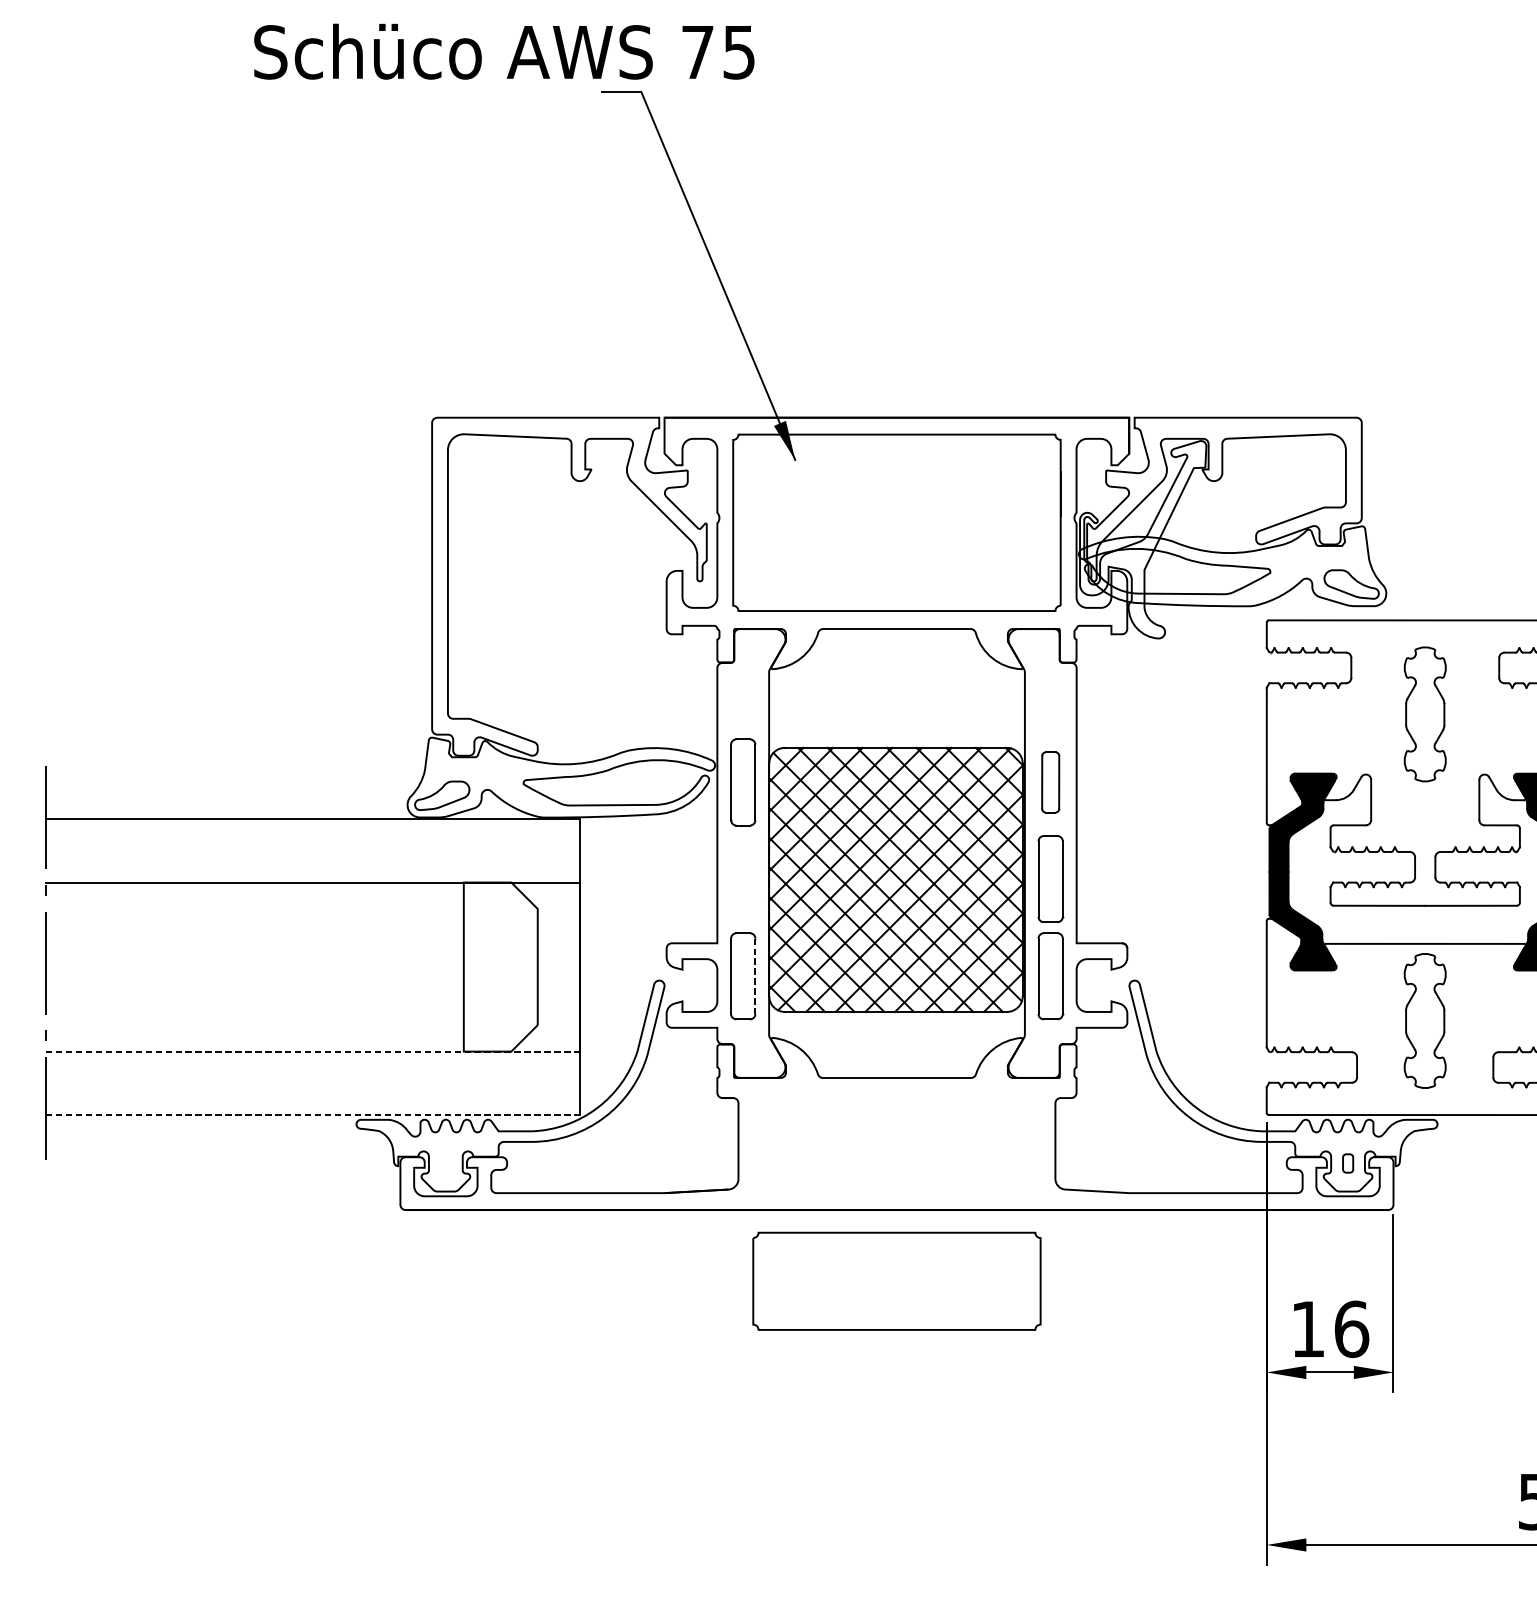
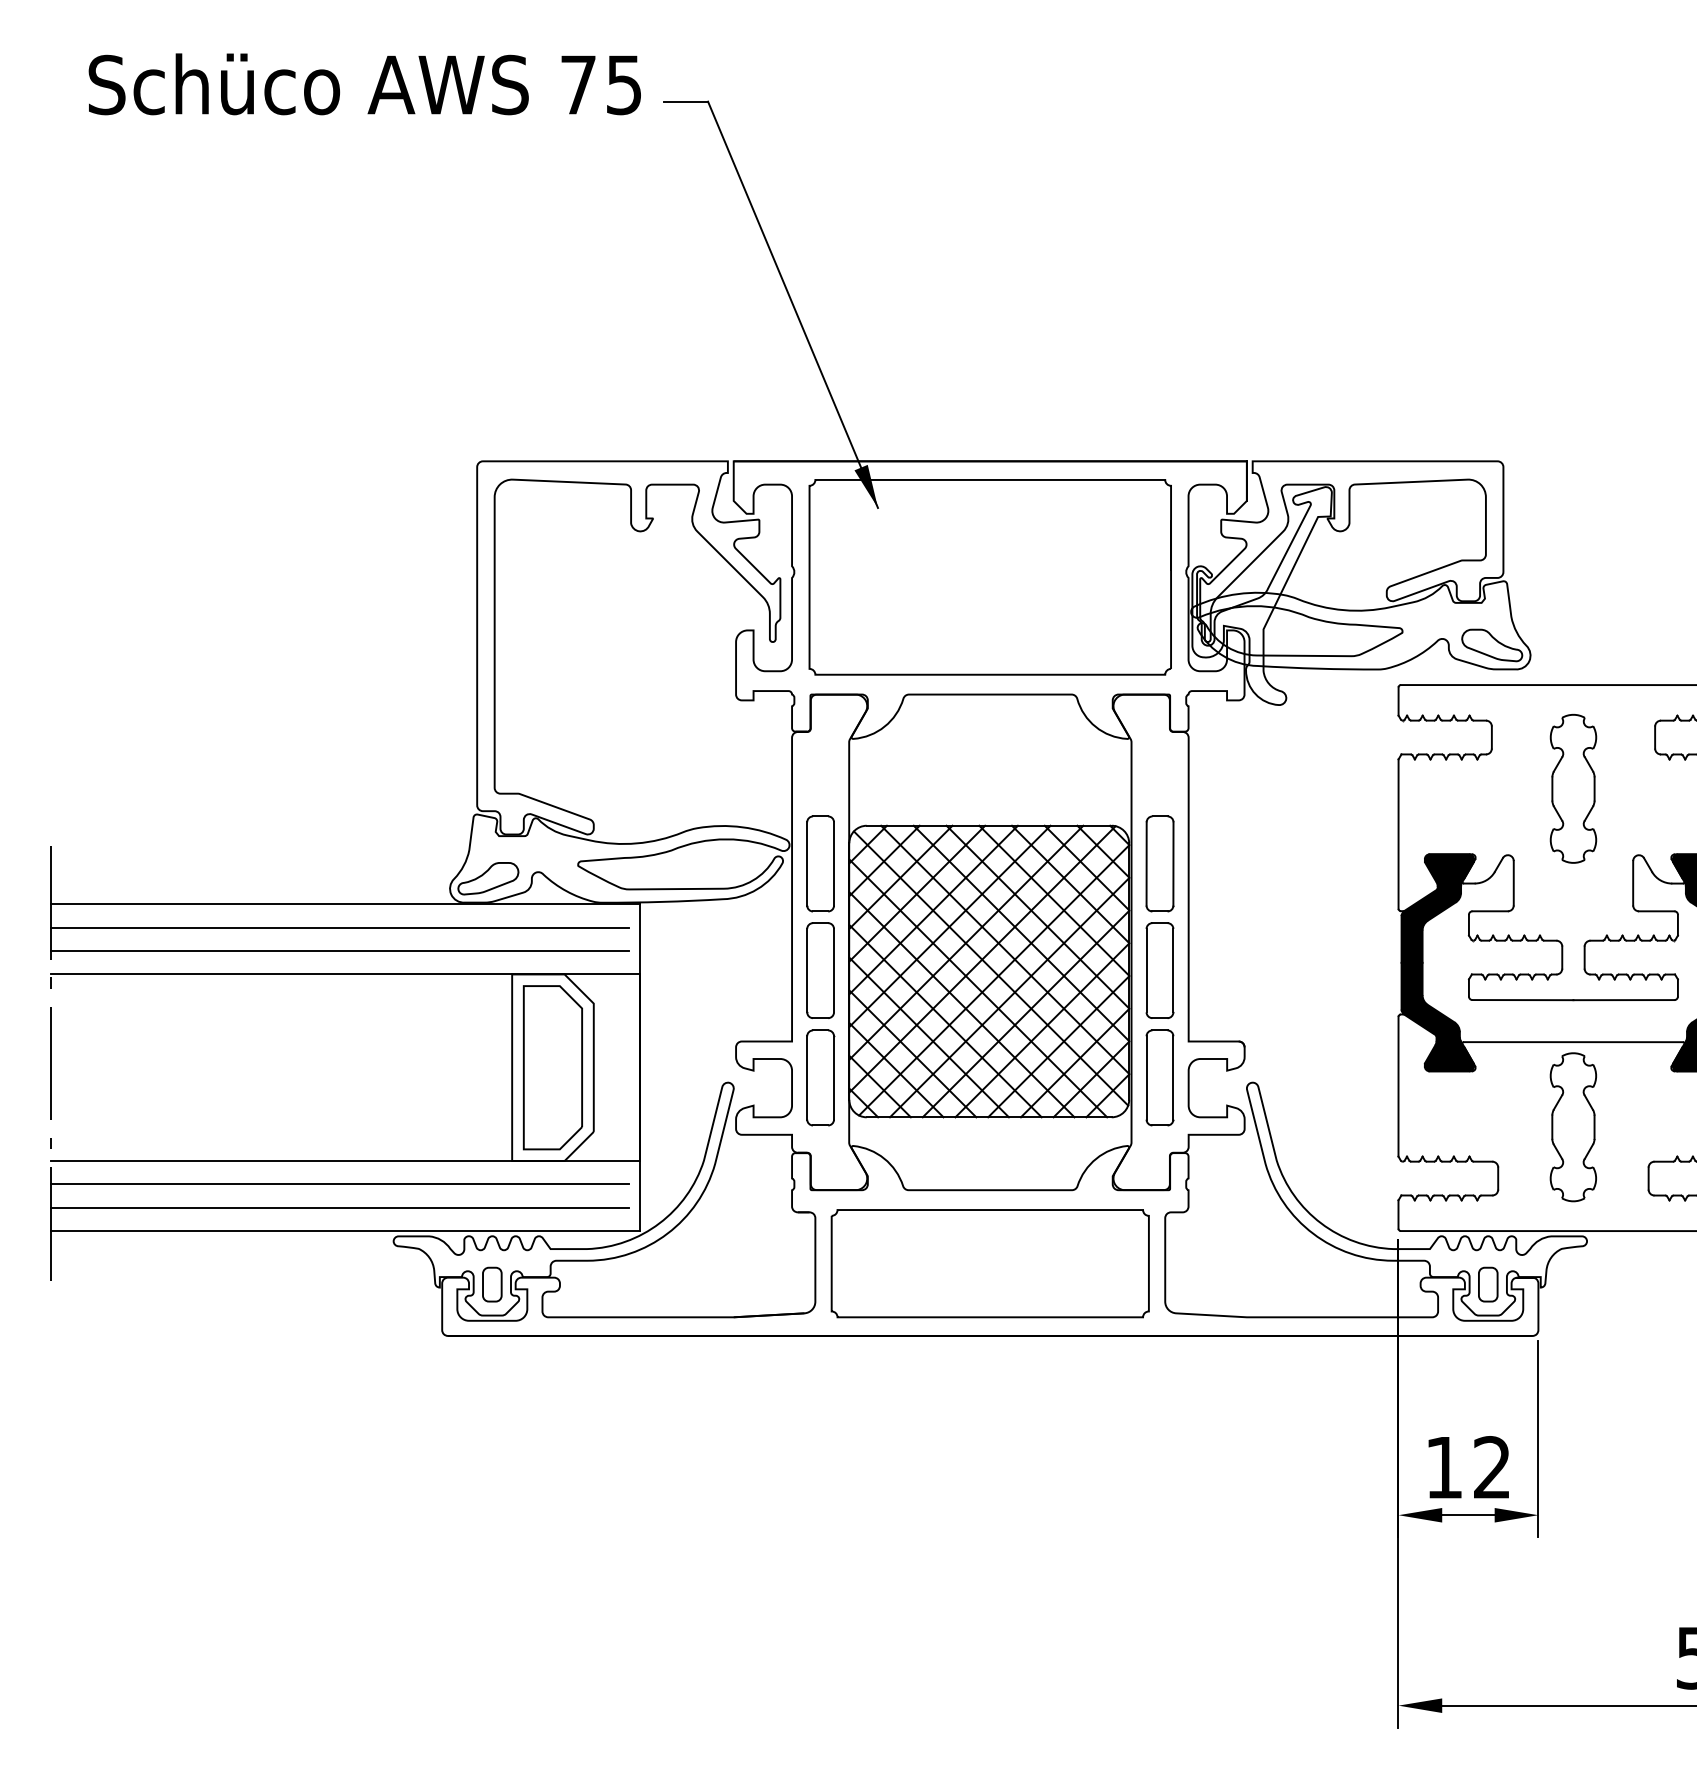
text: (503, 51) -> (364, 84), moved
part: (1050, 782) -> (1159, 863), size x1.43
line: (307, 840) -> (339, 927), added
line: (307, 861) -> (339, 951), added
part: (743, 878) -> (820, 970), added
part: (500, 966) -> (552, 1067), added
line: (755, 975) -> (834, 1077), dashed -> solid
line: (312, 1051) -> (345, 1161), dashed -> solid
line: (307, 1072) -> (339, 1184), added
line: (307, 1093) -> (339, 1207), added
line: (312, 1115) -> (345, 1231), dashed -> solid
part: (445, 1163) -> (492, 1284), added
part: (1348, 1163) -> (1488, 1284), size x1.67
part: (896, 1281) -> (989, 1263), moved
text: (1351, 1329) -> (1492, 1467), 16 -> 12

